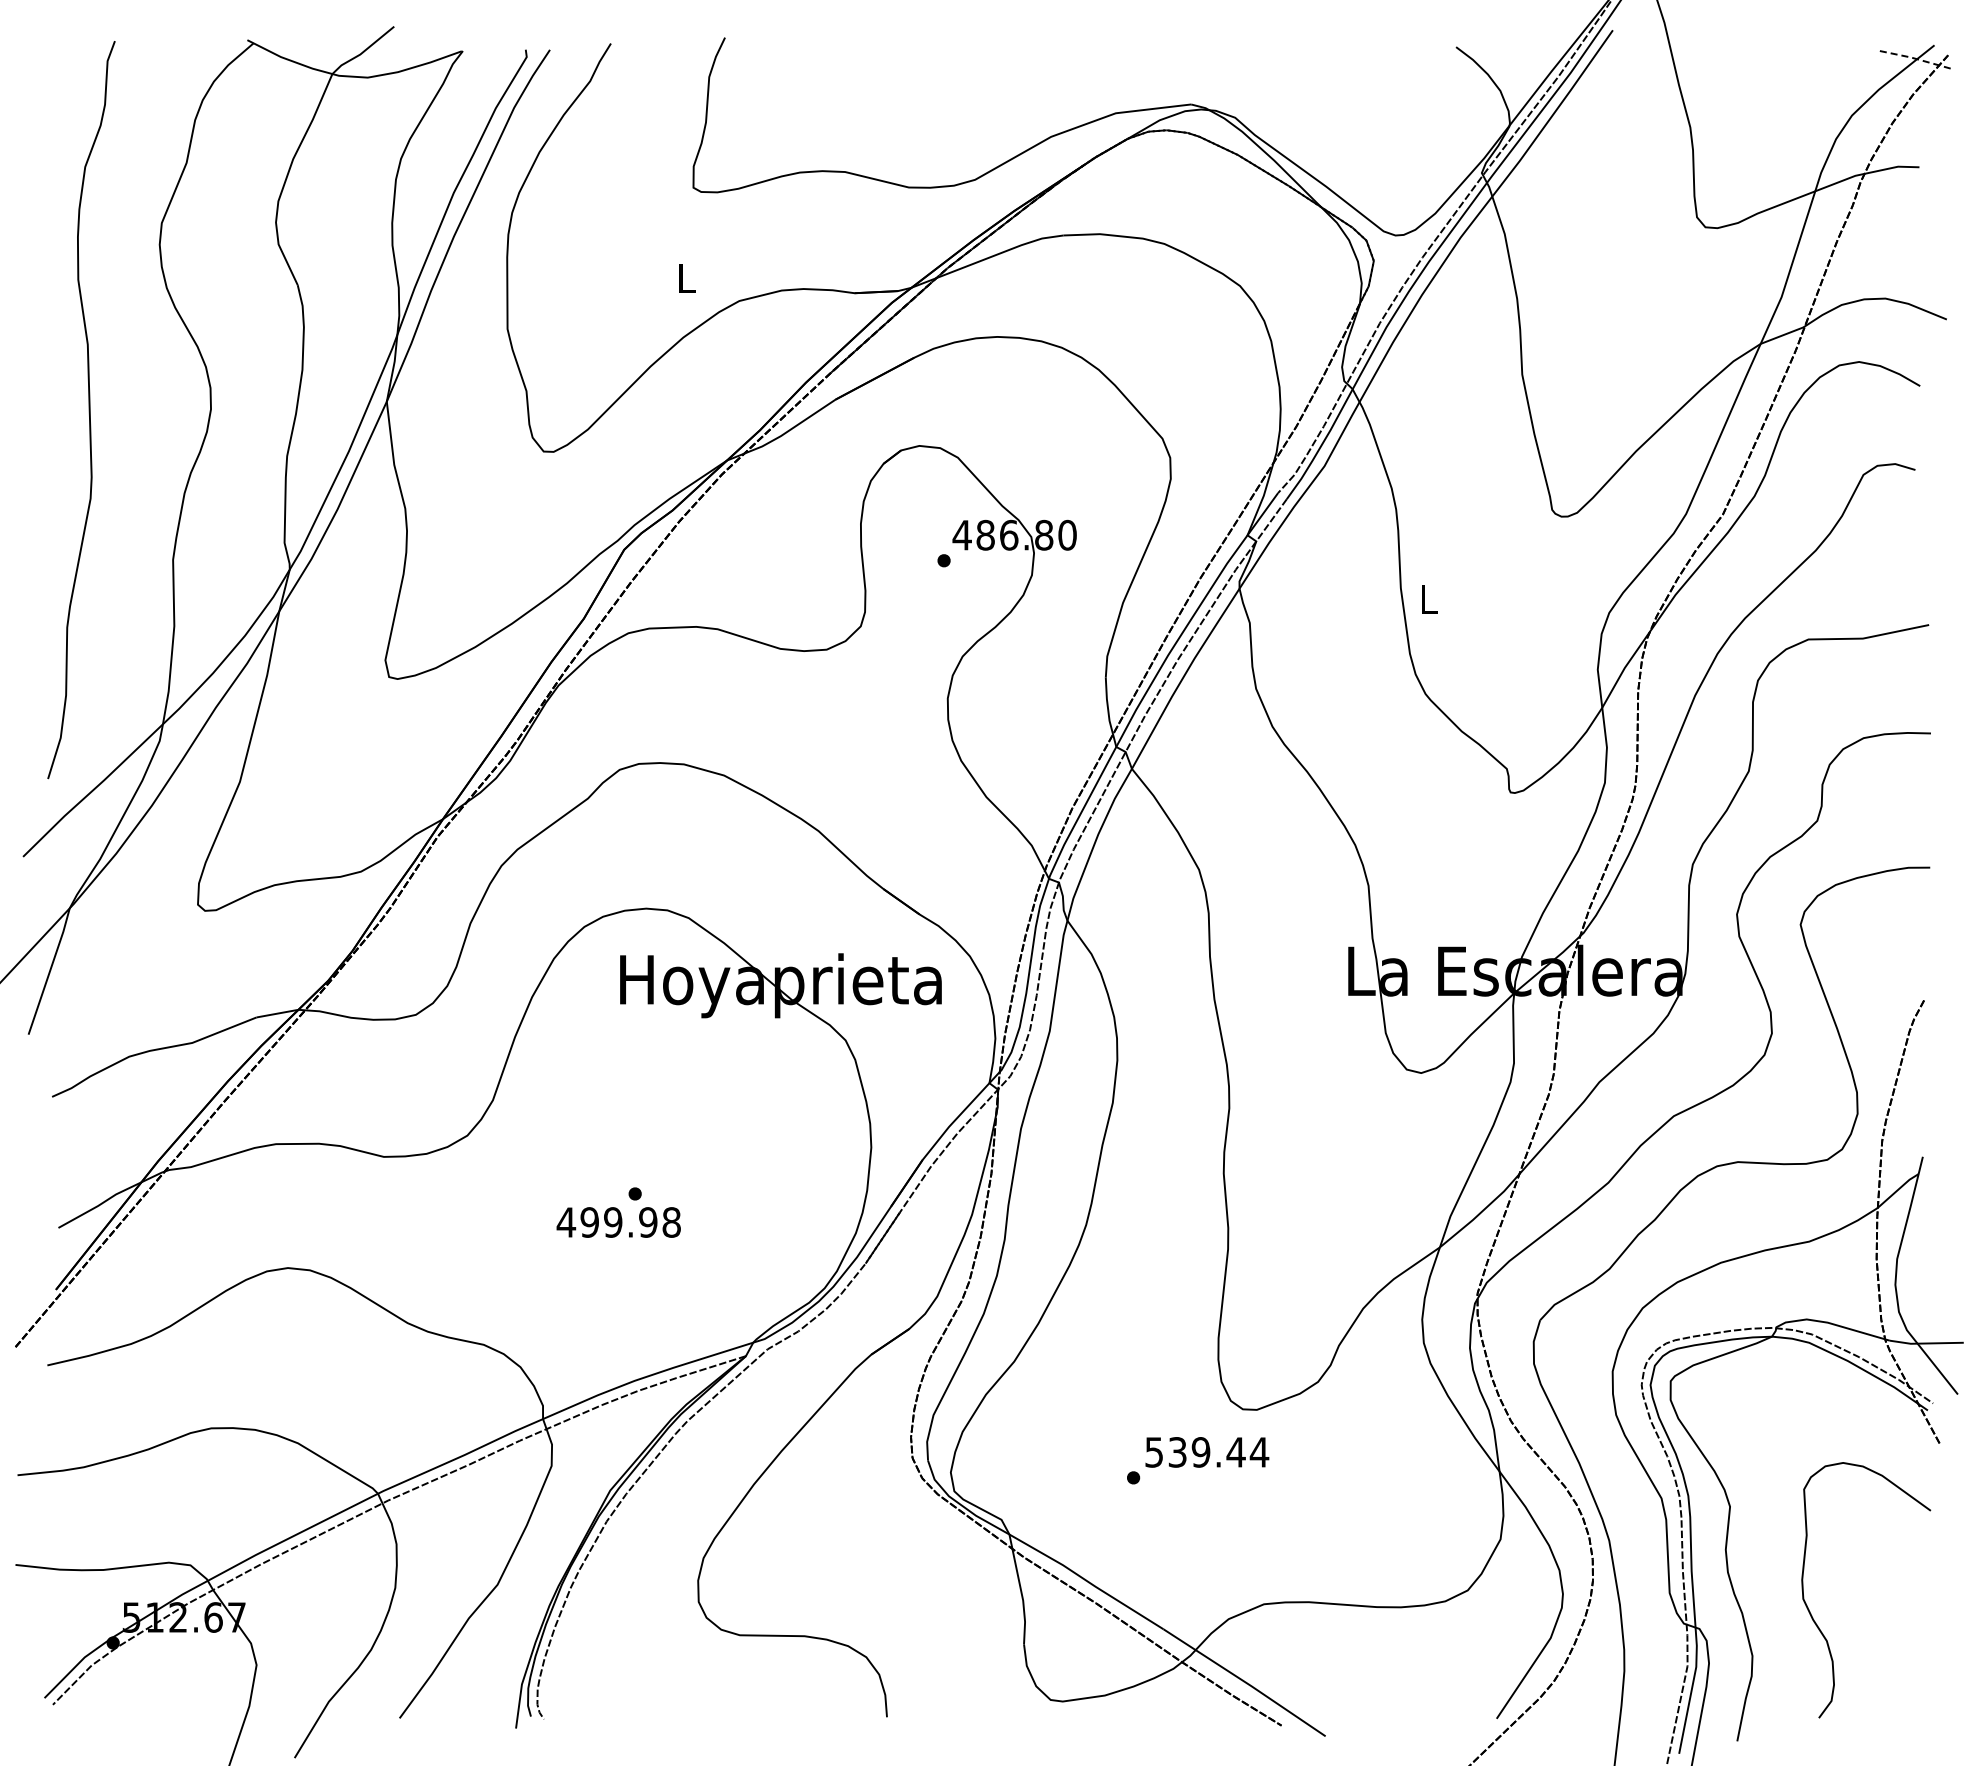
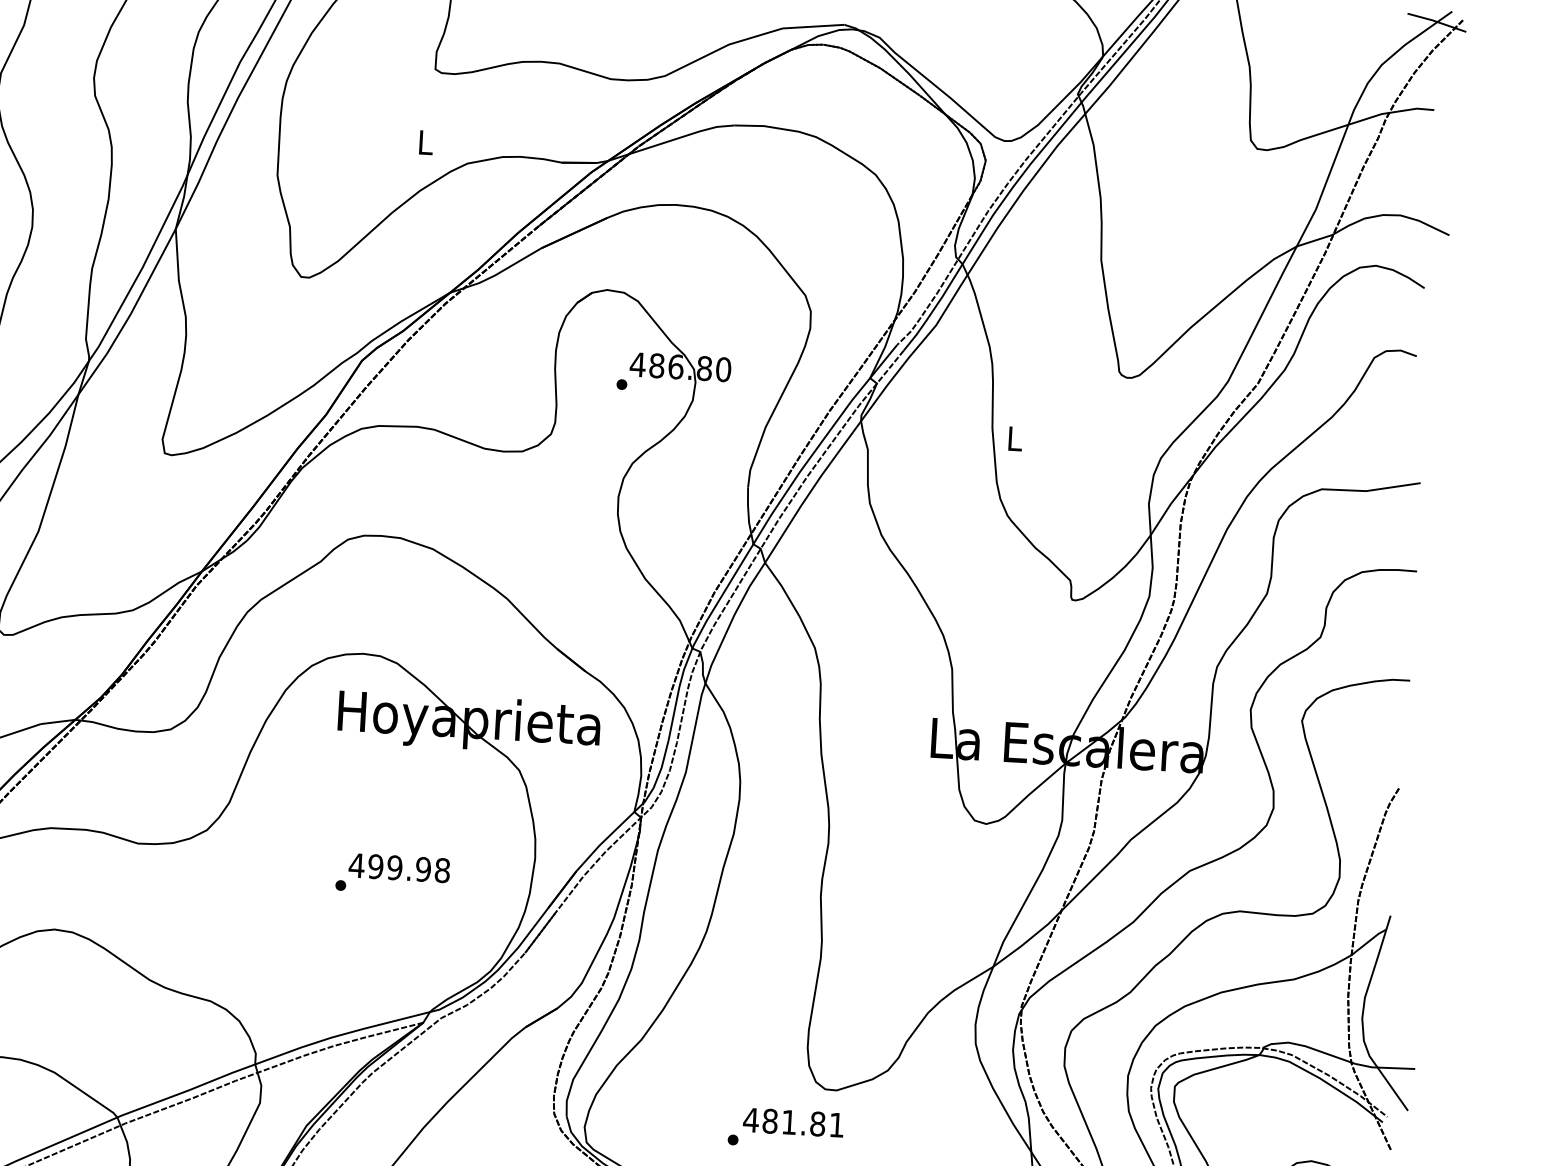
line: (1916, 59) -> (1436, 22), dashed -> solid
text: (618, 1222) -> (399, 868), moved
text: (1206, 1452) -> (793, 1122), 539.44 -> 481.81

